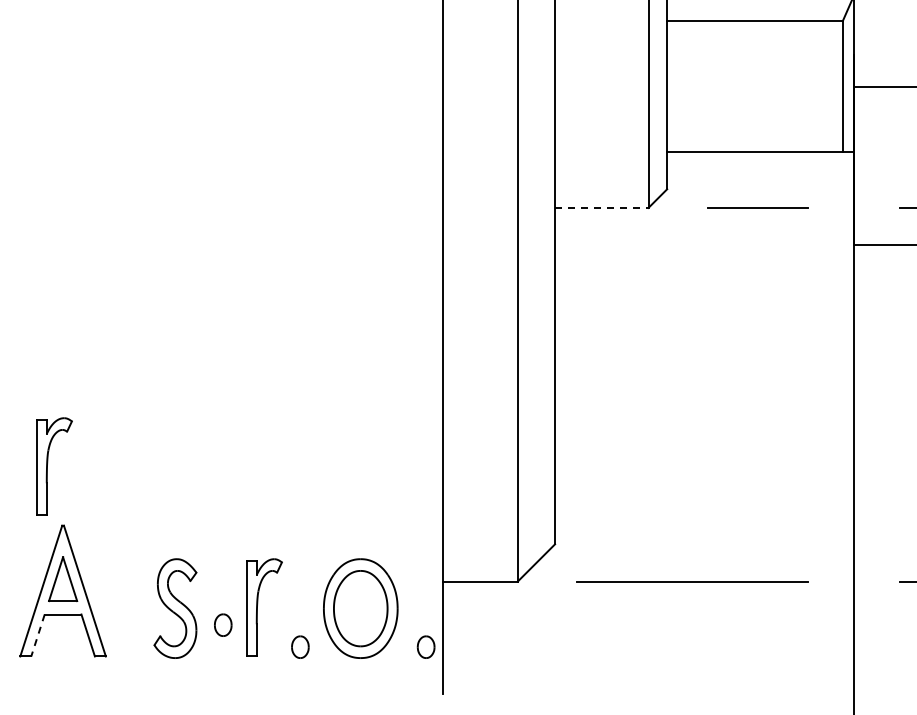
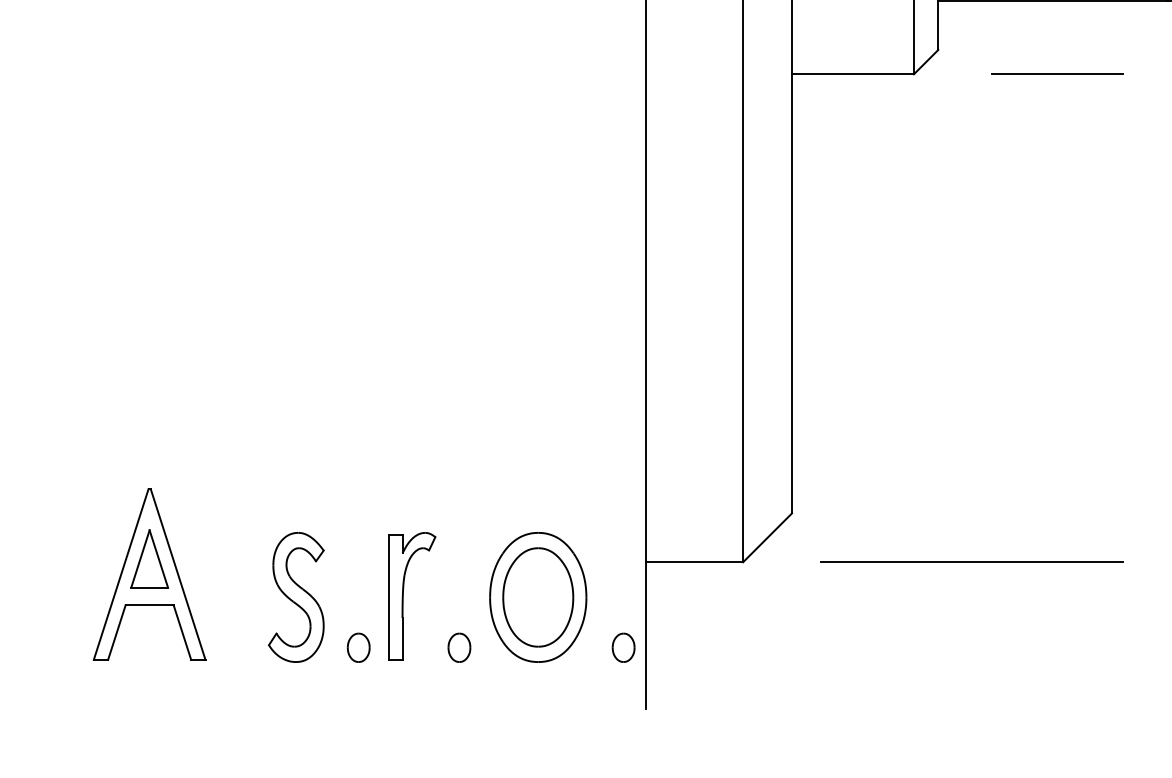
line: (601, 207) -> (852, 73), dashed -> solid
part: (47, 466) -> (129, 411), removed
part: (223, 624) -> (359, 646), moved
line: (37, 635) -> (116, 632), dashed -> solid

